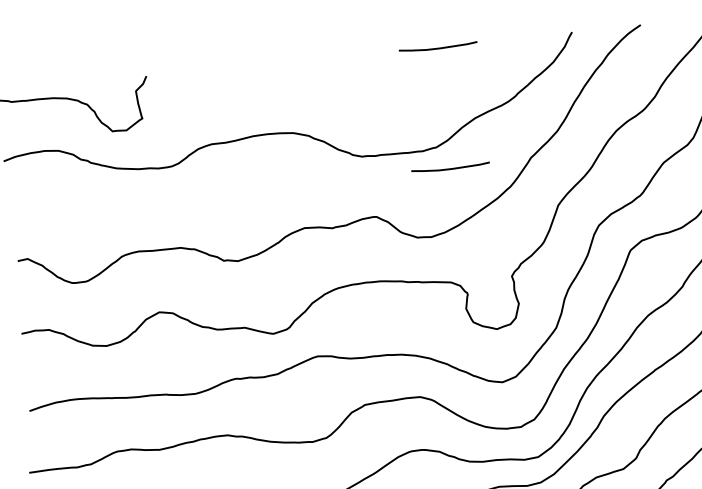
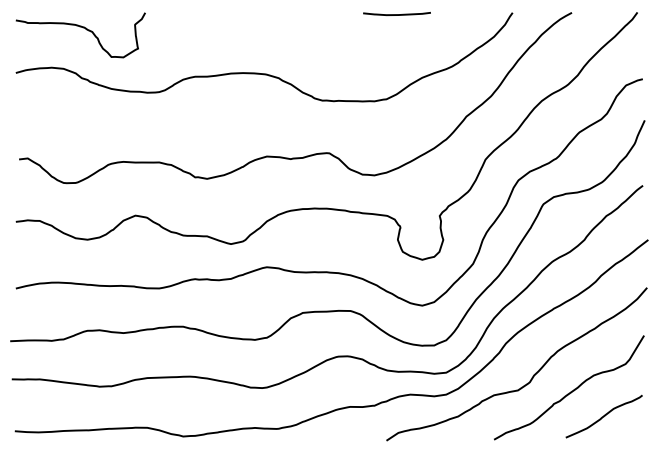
curve: (450, 168) -> (396, 118), removed

